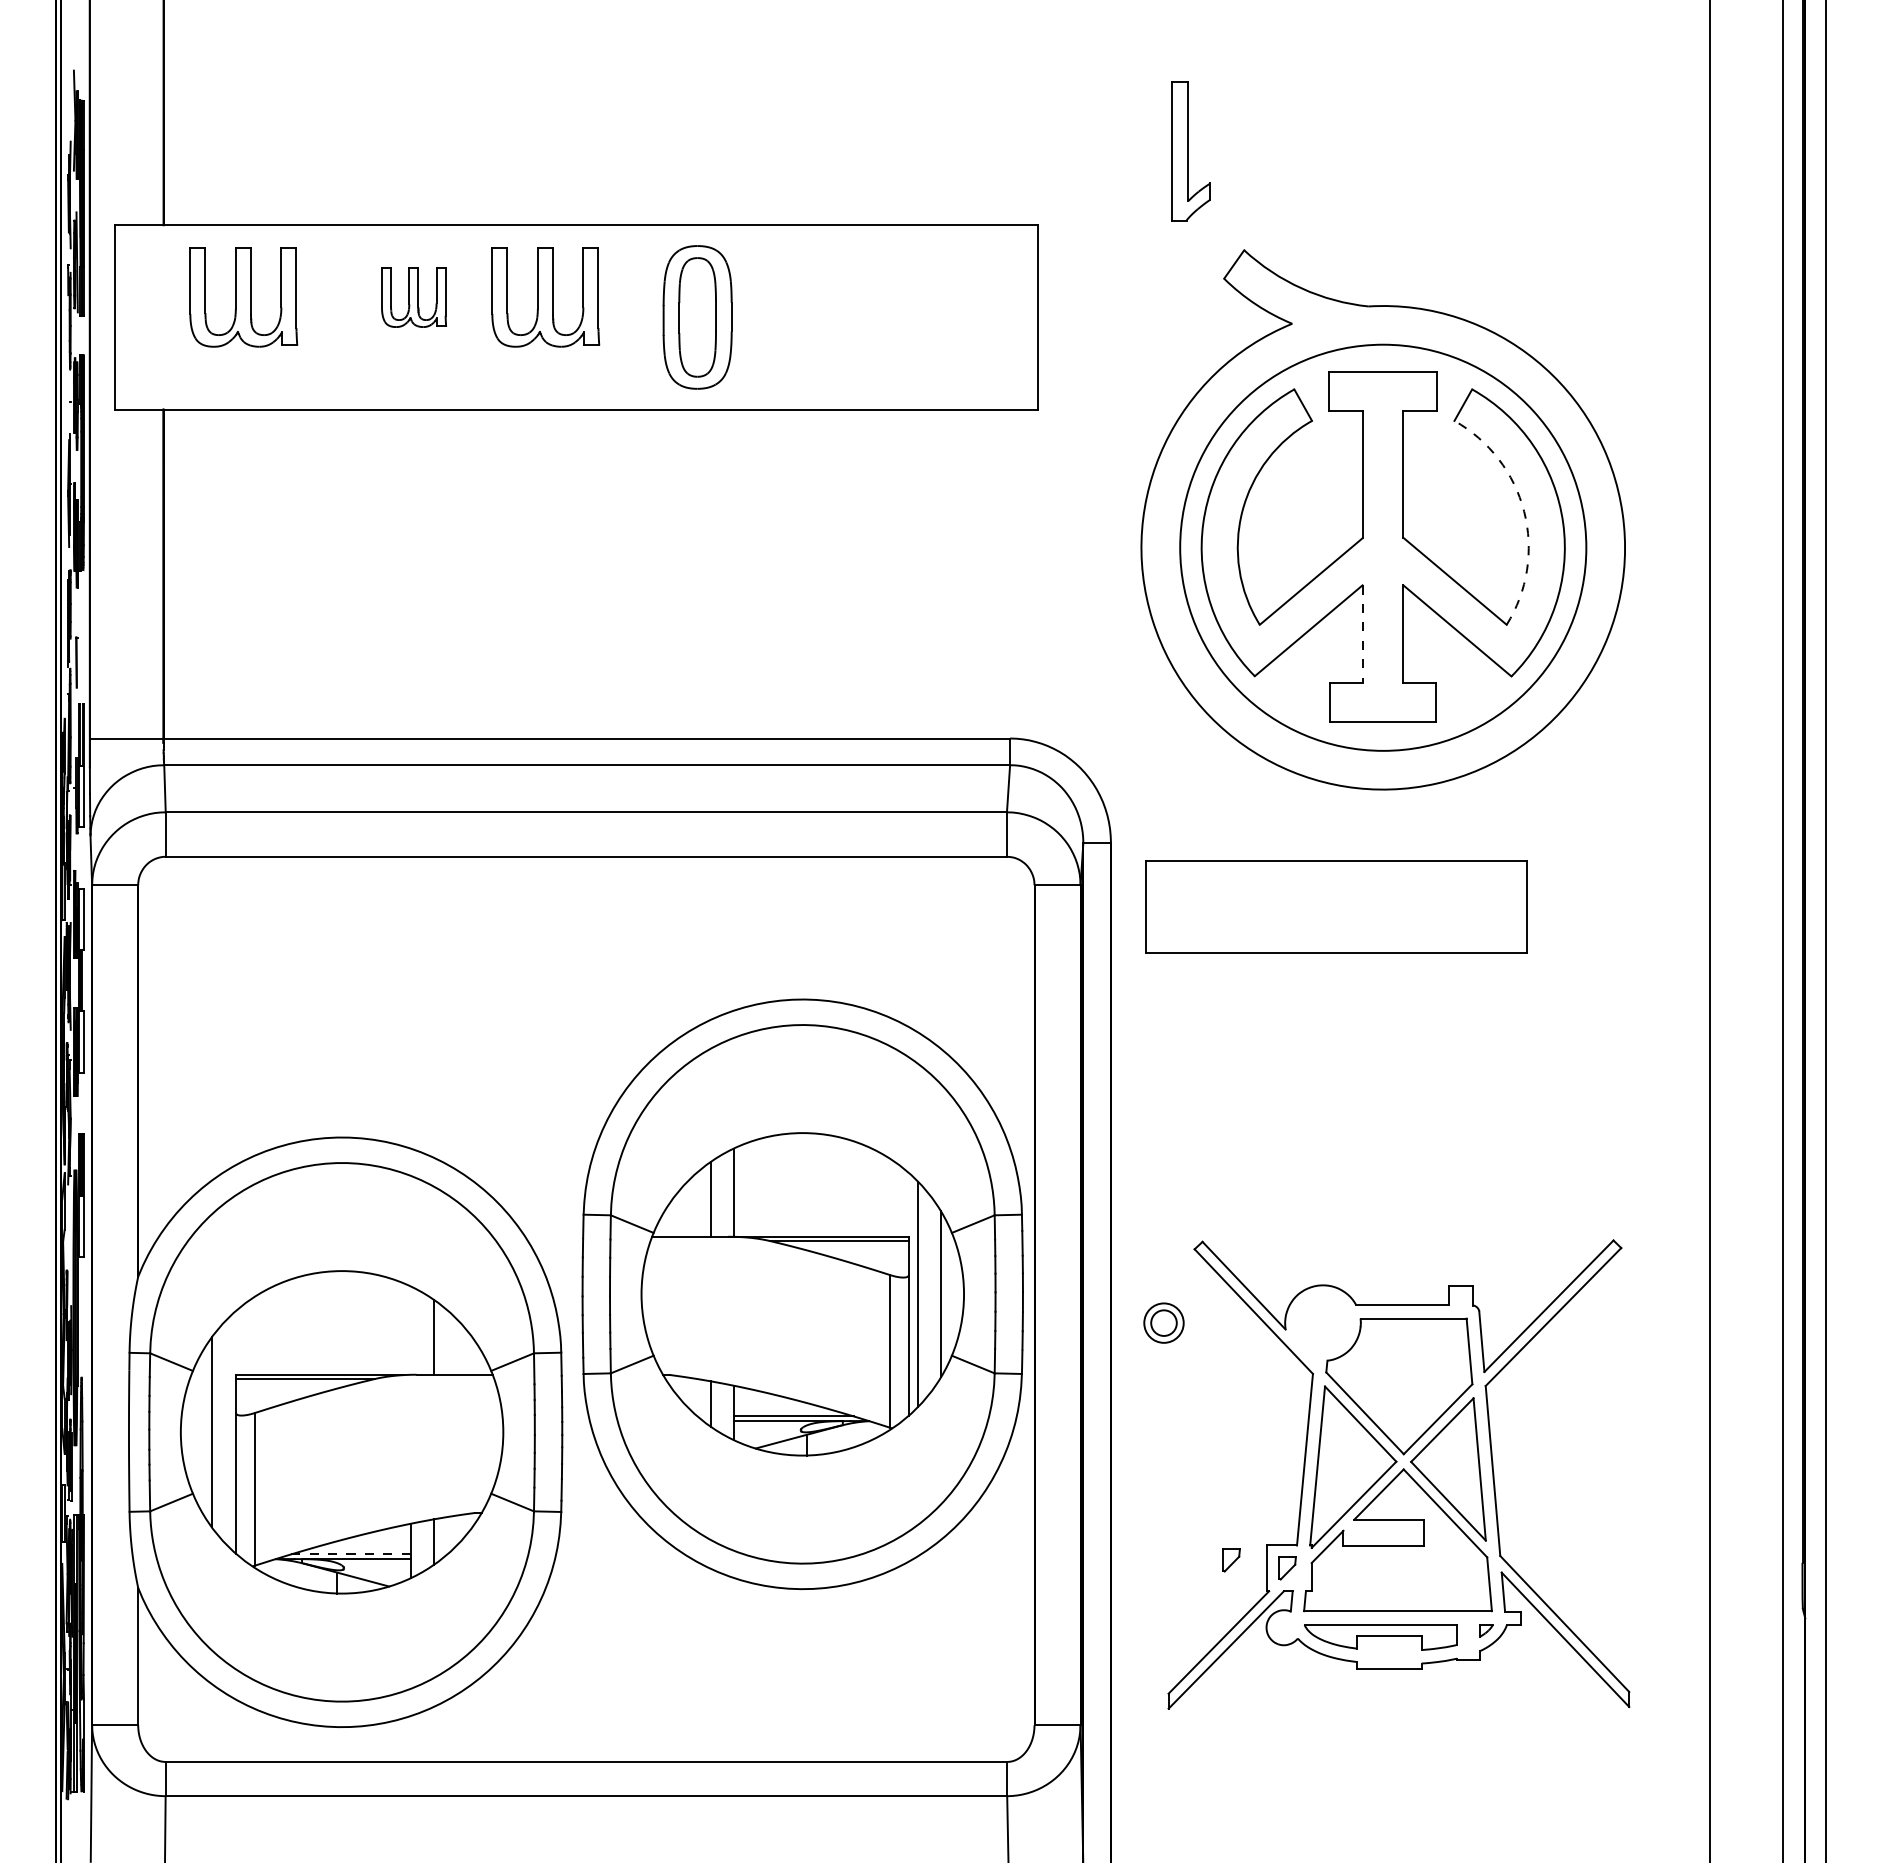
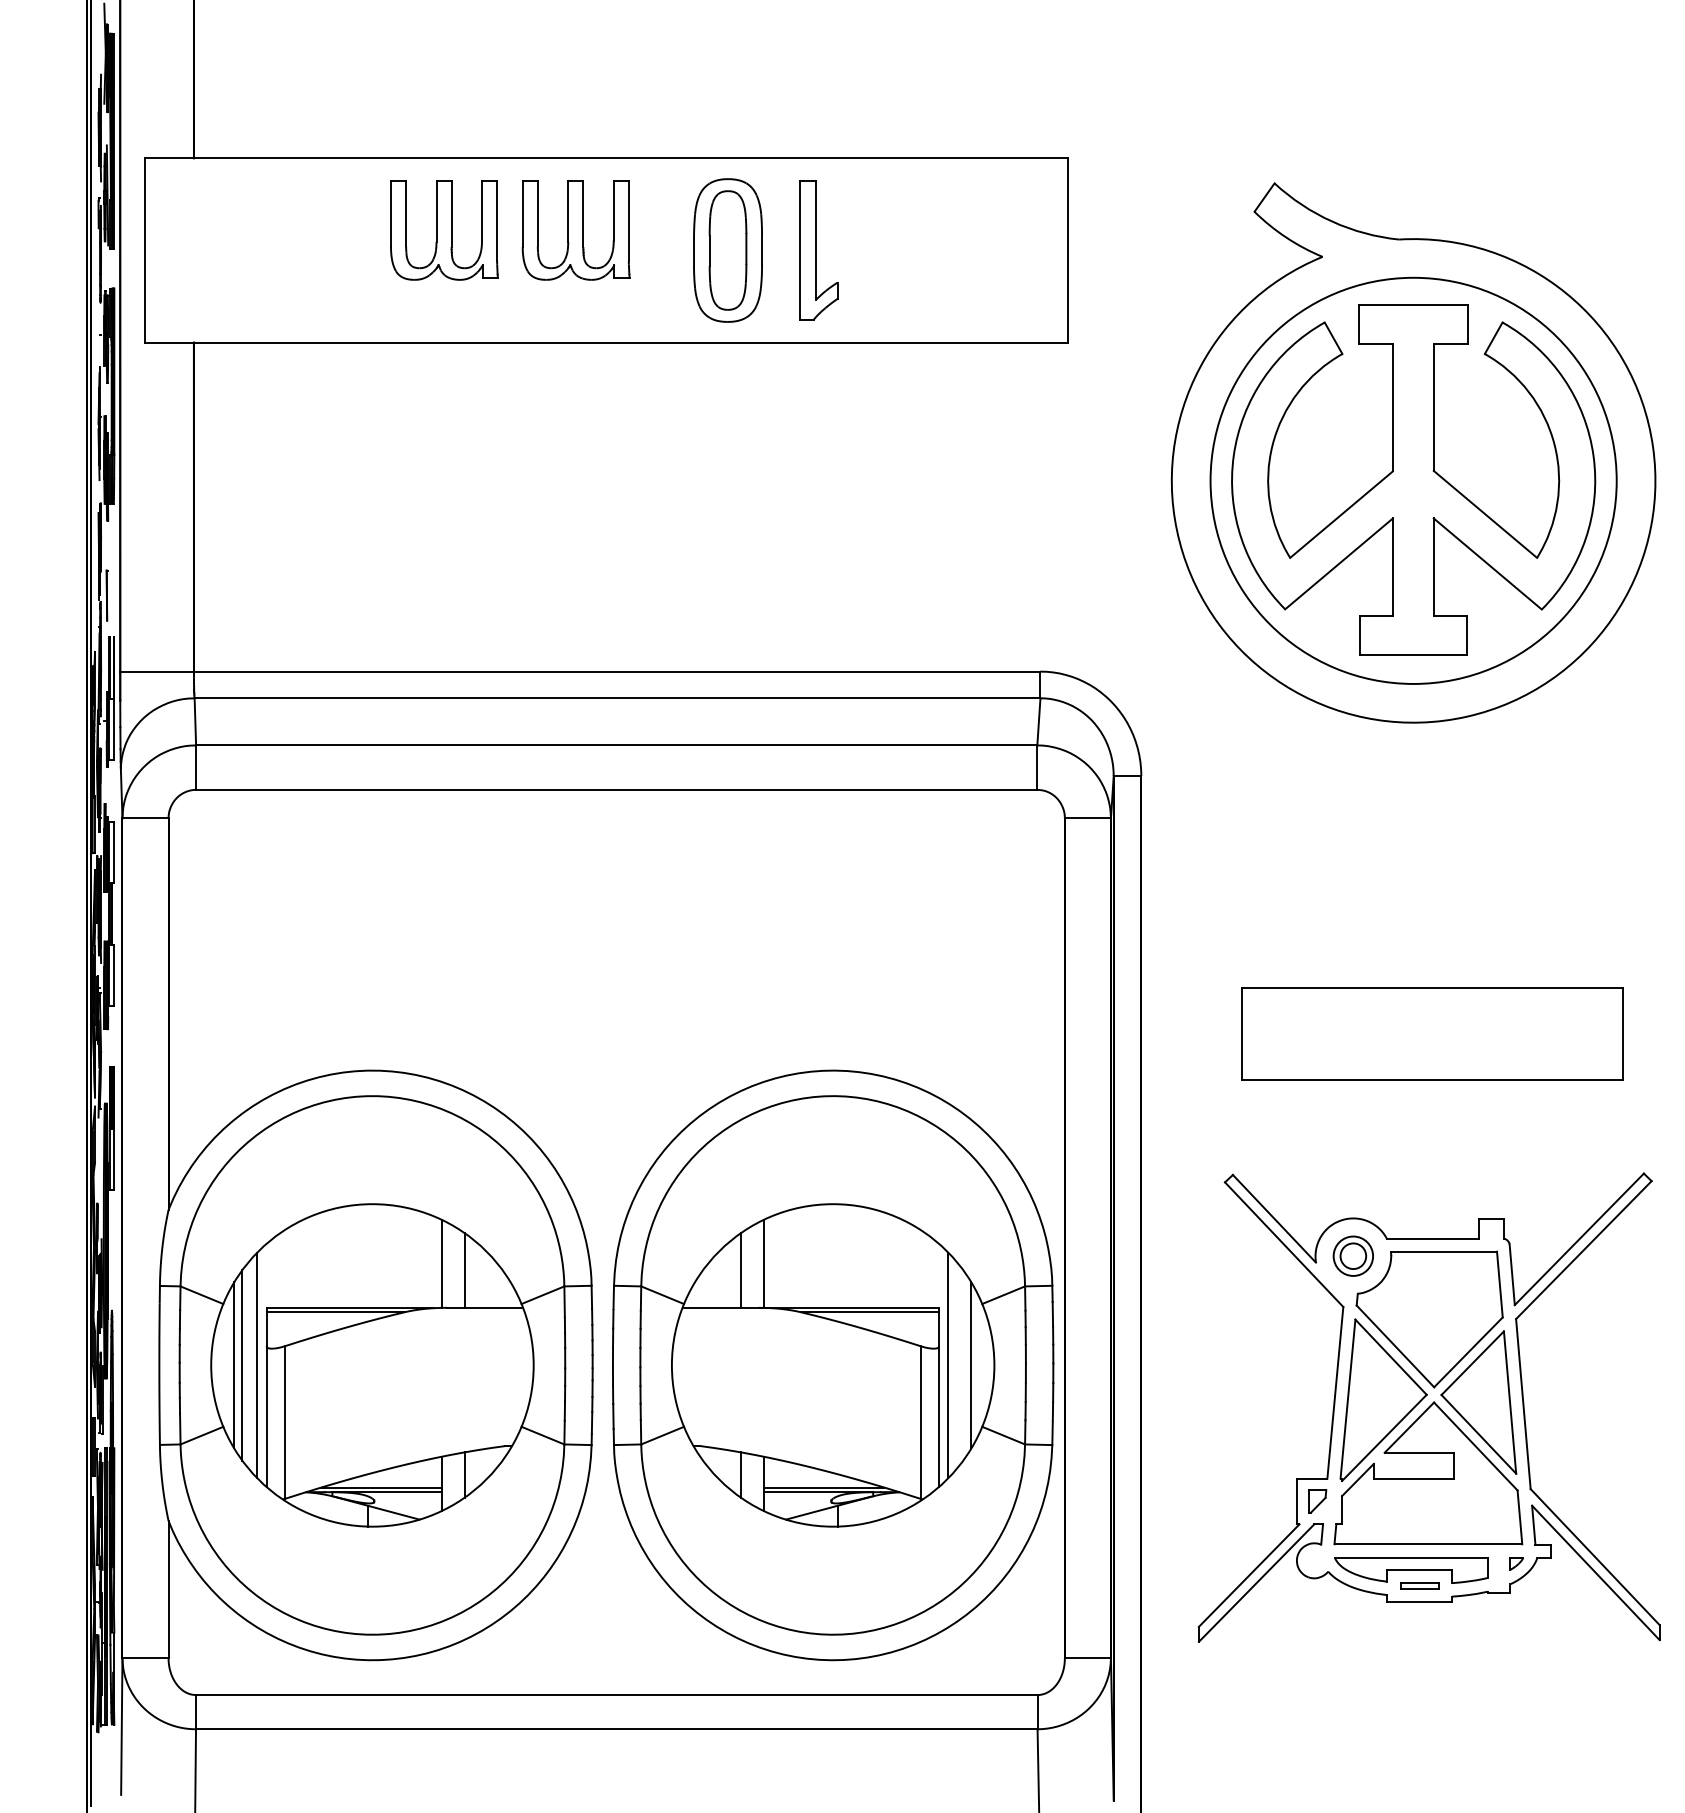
part: (1190, 151) -> (817, 250), moved
part: (243, 297) -> (273, 230), removed
part: (413, 297) -> (443, 230), size x1.67
arc: (1524, 511) -> (1554, 444), dashed -> solid
line: (1362, 634) -> (1392, 567), dashed -> solid
part: (1336, 906) -> (1431, 1033), moved
part: (802, 1293) -> (832, 1364), moved
part: (1163, 1322) -> (1352, 1255), moved
line: (411, 1330) -> (441, 1263), added
line: (203, 1432) -> (233, 1365), added
line: (226, 1432) -> (256, 1365), added
line: (351, 1554) -> (381, 1487), dashed -> solid
part: (1231, 1560) -> (1261, 1493), removed
part: (1389, 1652) -> (1419, 1585), added

